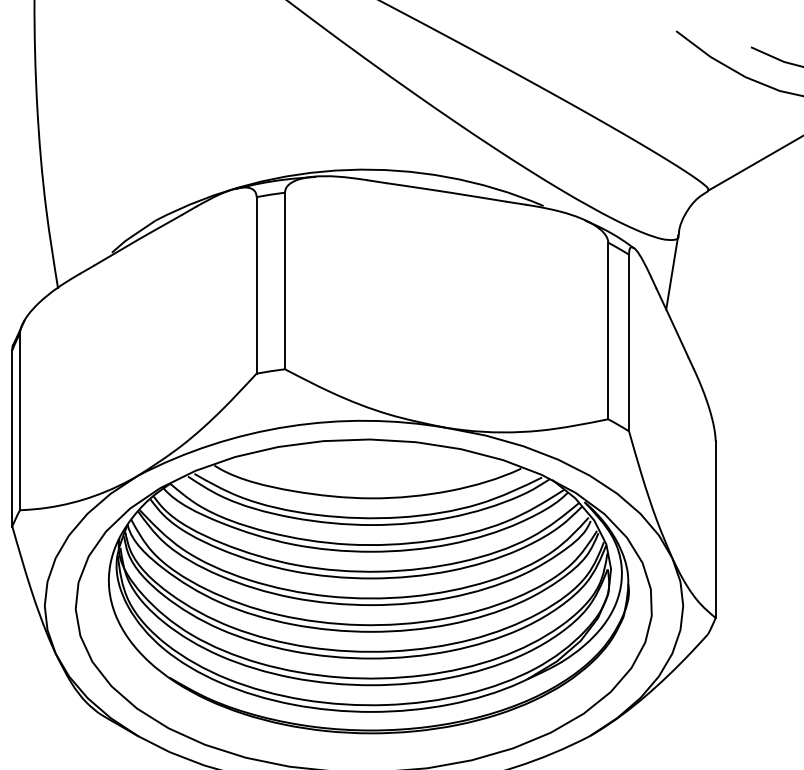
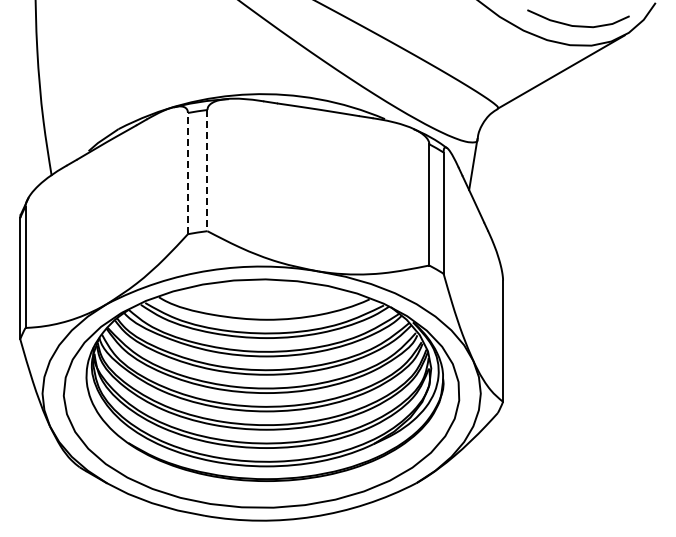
line: (285, 280) -> (207, 170), solid -> dashed
line: (255, 285) -> (187, 173), solid -> dashed

